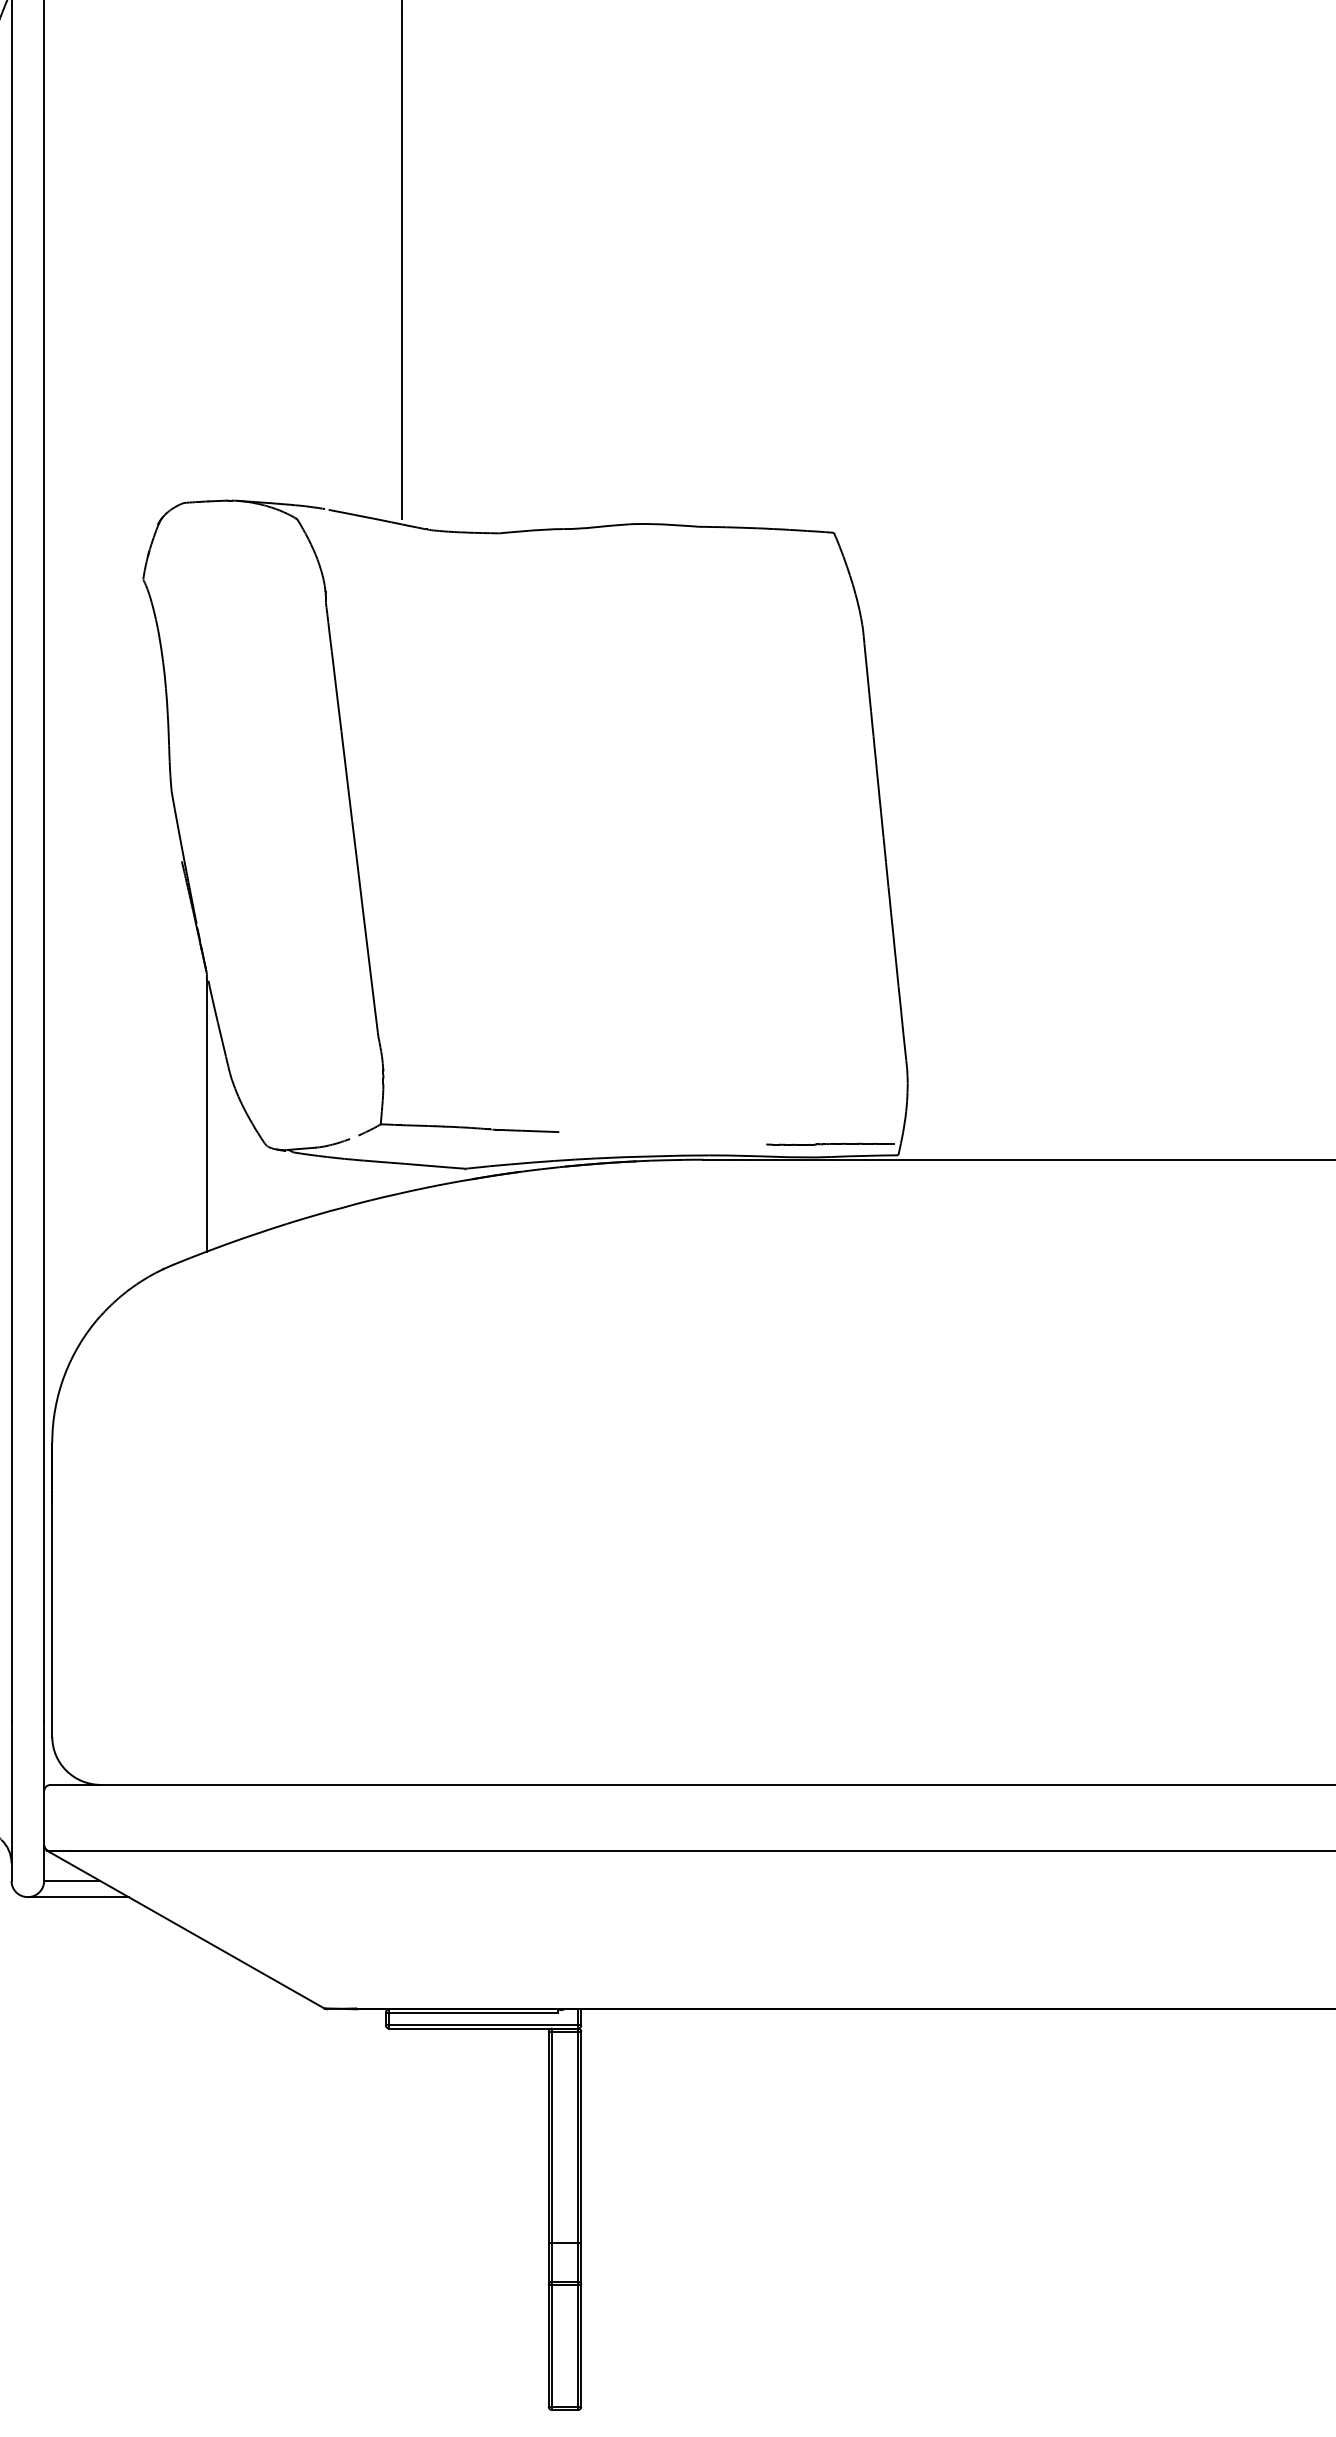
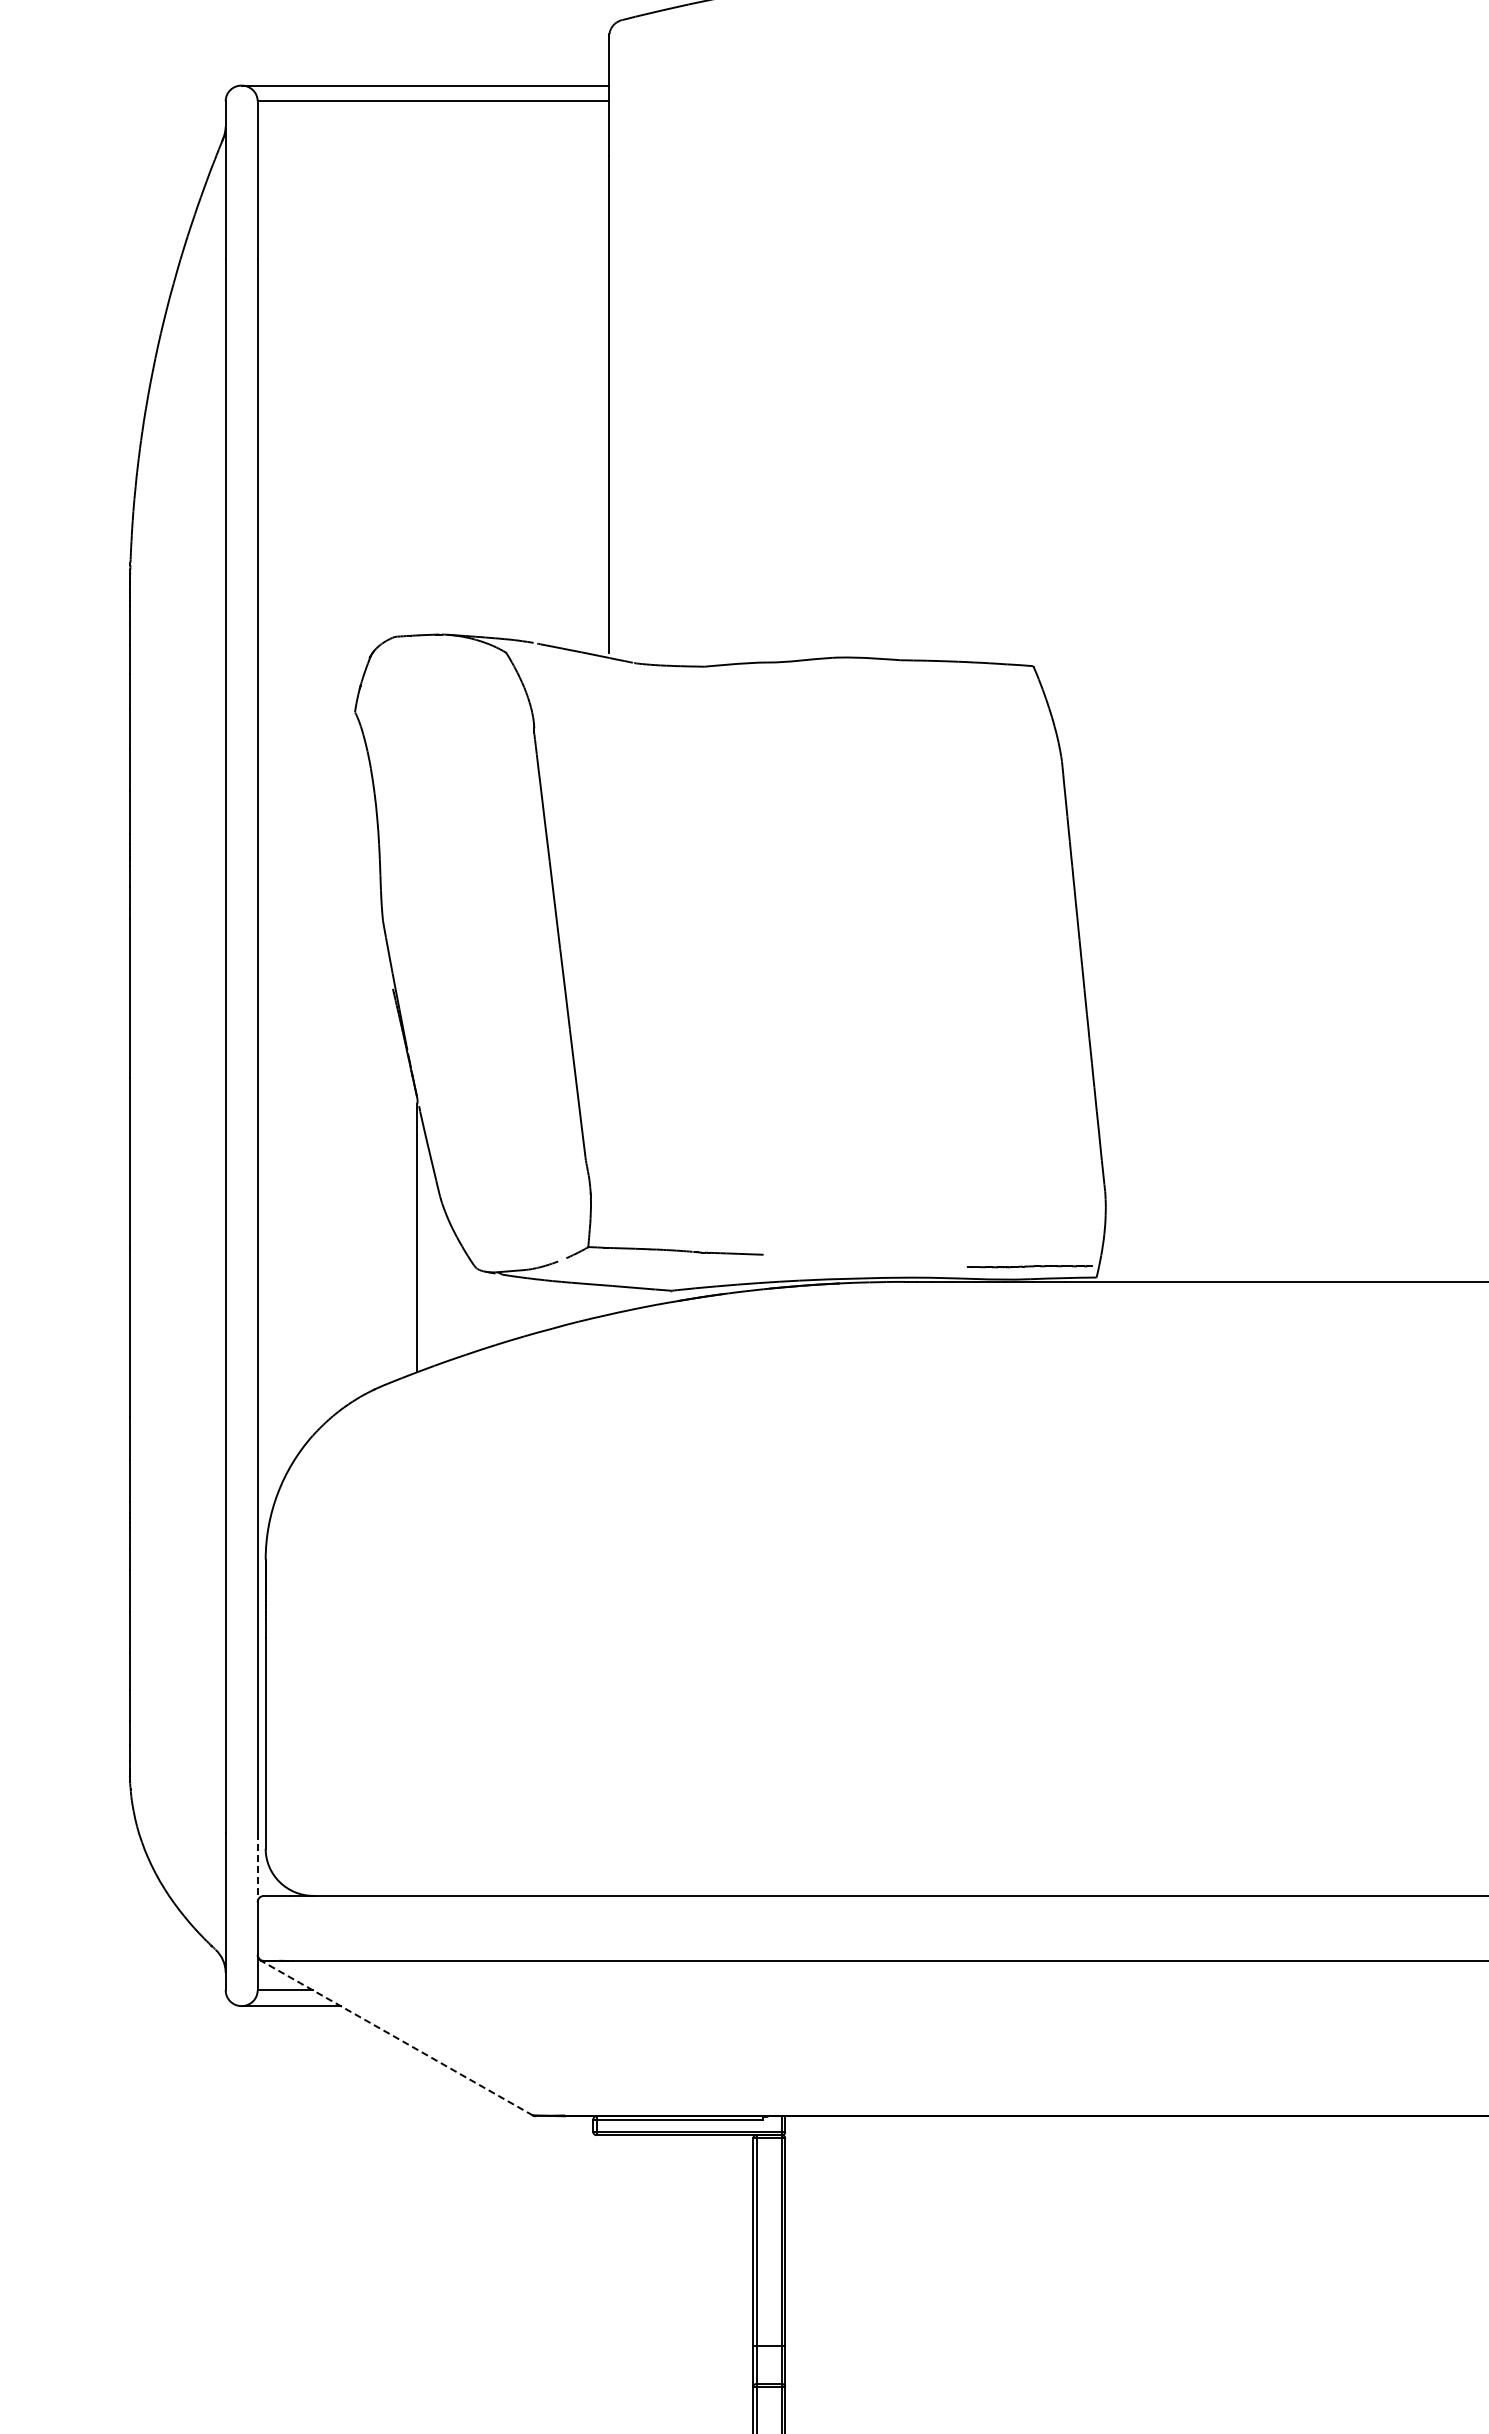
line: (43, 1755) -> (257, 1867), solid -> dashed
line: (185, 1930) -> (396, 2038), solid -> dashed

